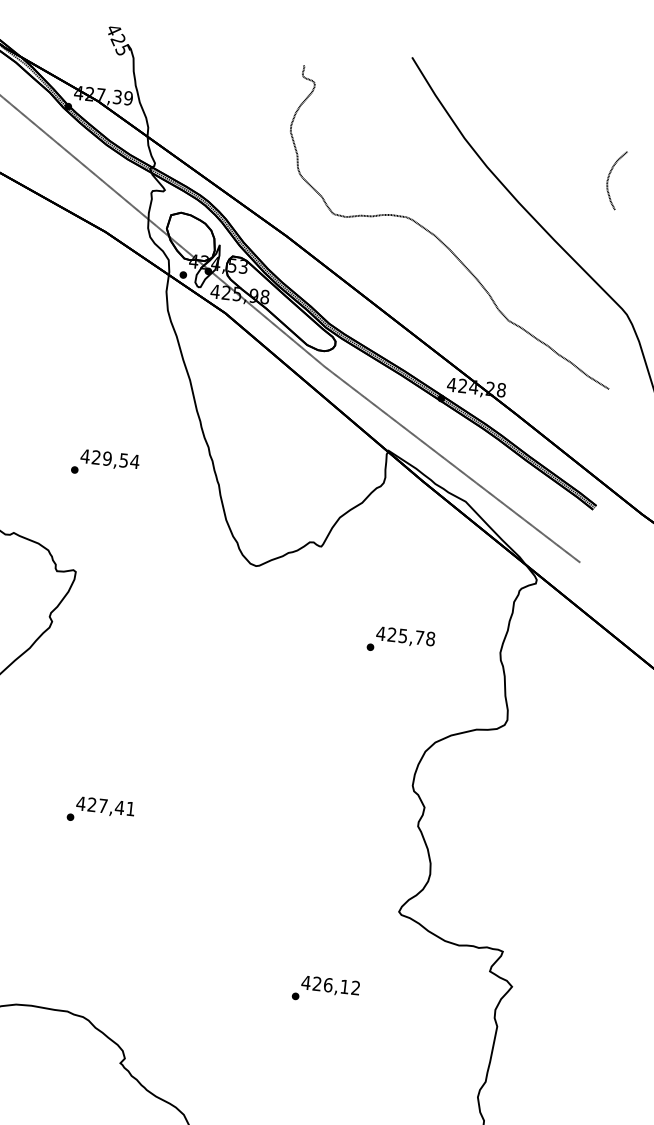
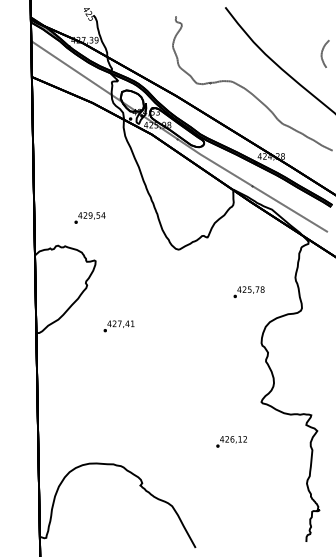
text: (104, 462) -> (89, 217), moved
text: (399, 641) -> (248, 292), moved
text: (99, 811) -> (118, 326), moved

